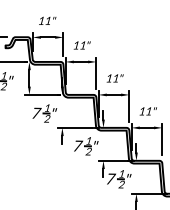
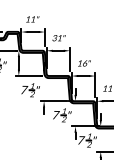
text: (76, 45) -> (54, 38), 11 -> 31
text: (115, 78) -> (84, 63), 11 -> 16

